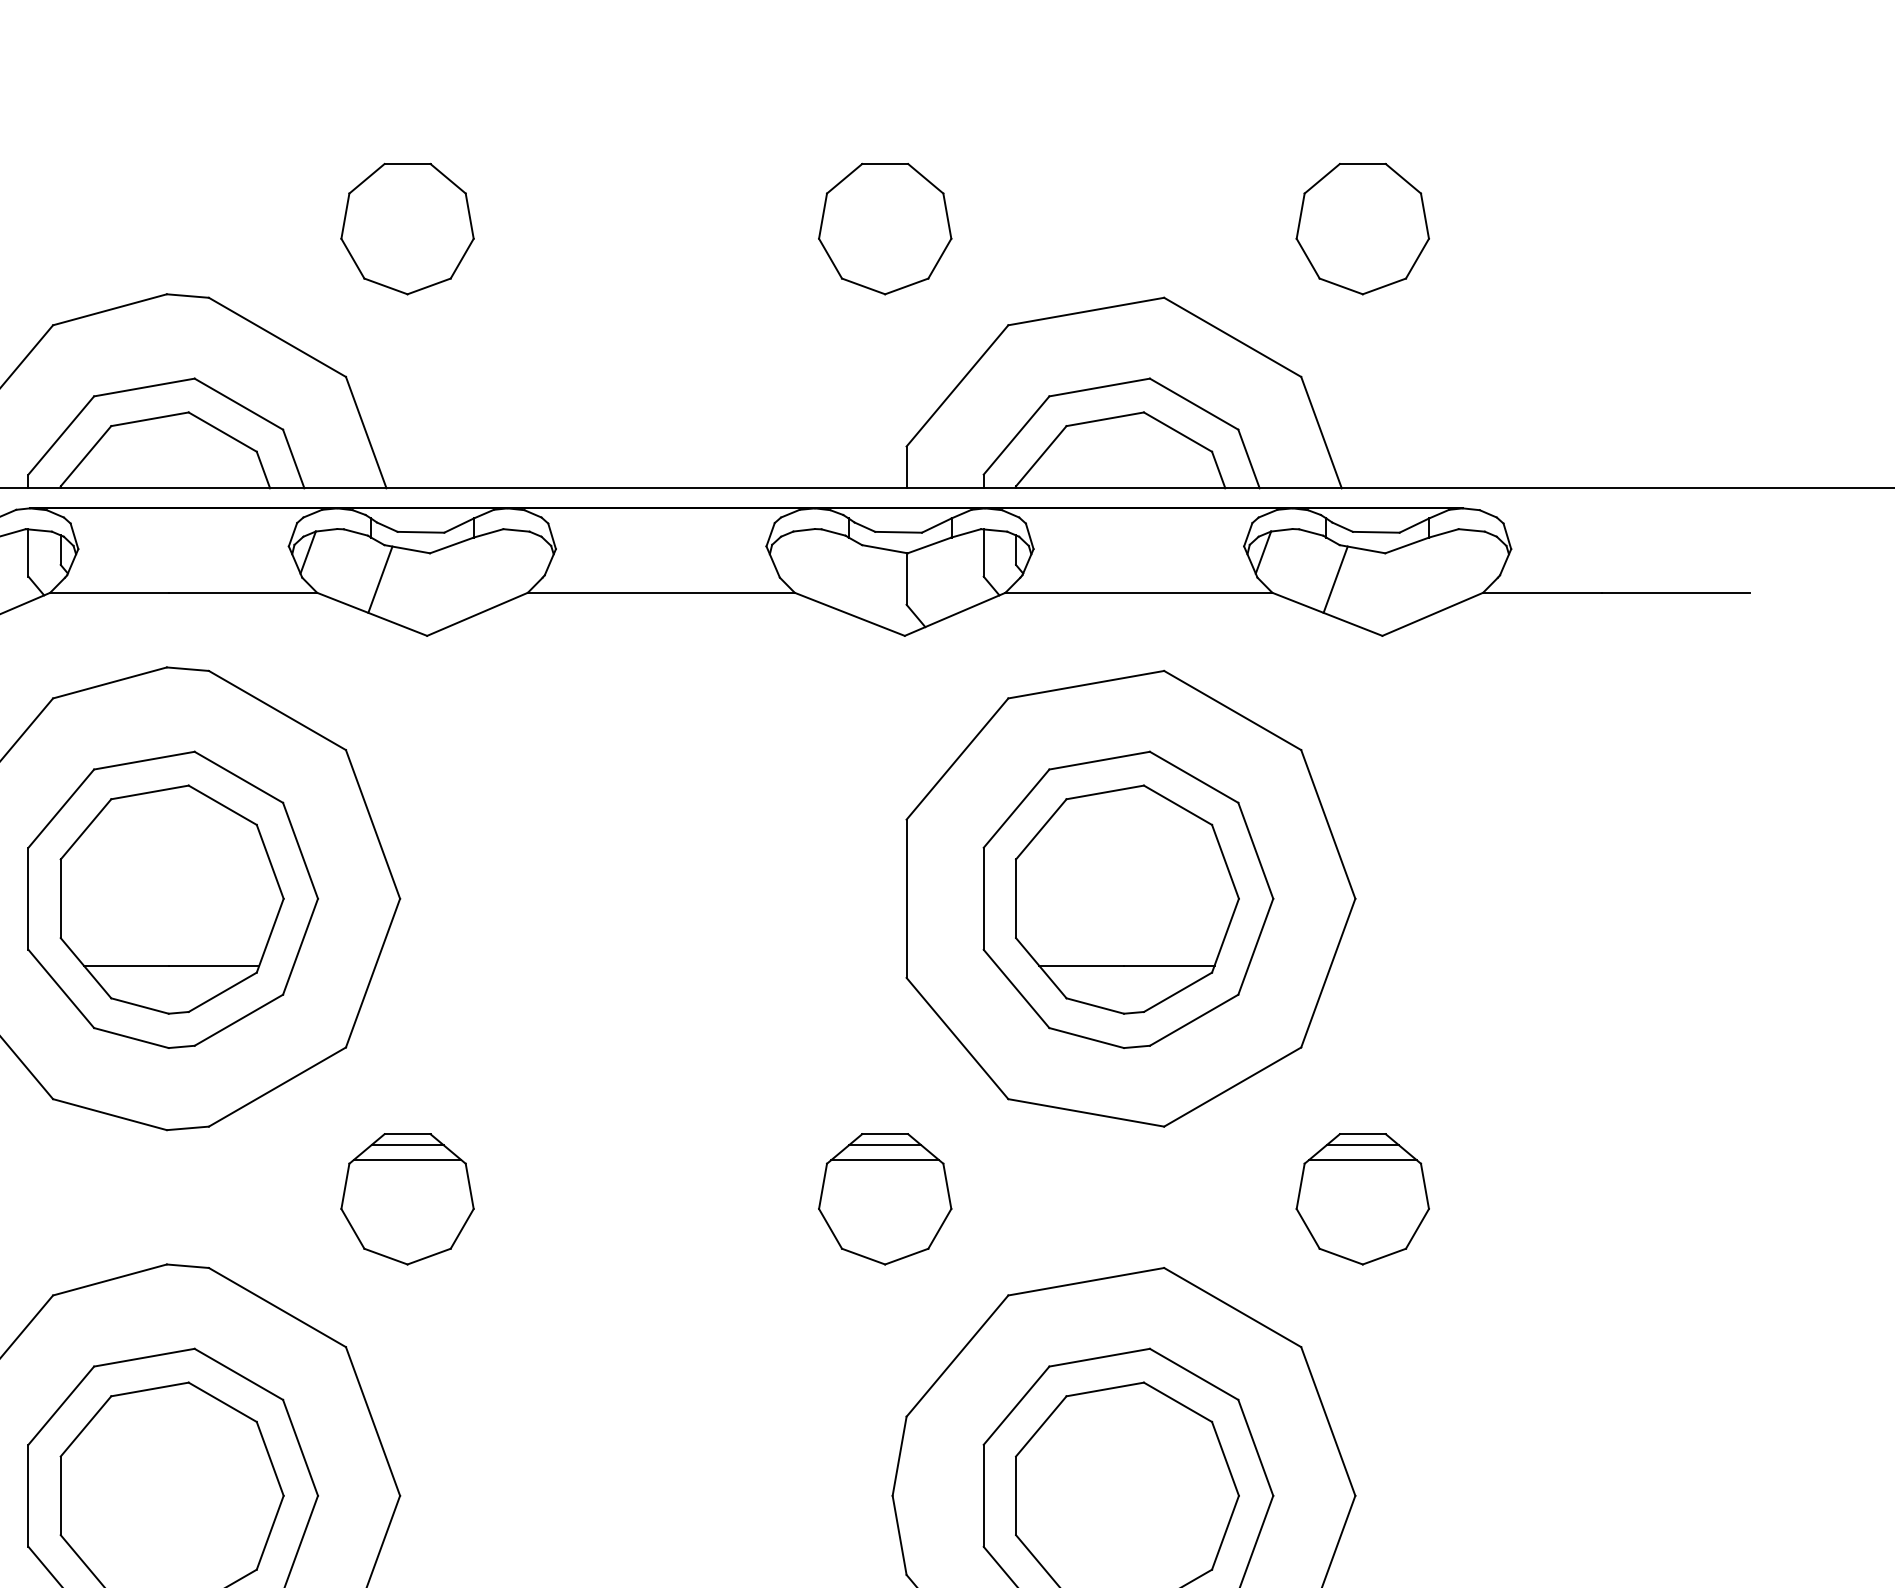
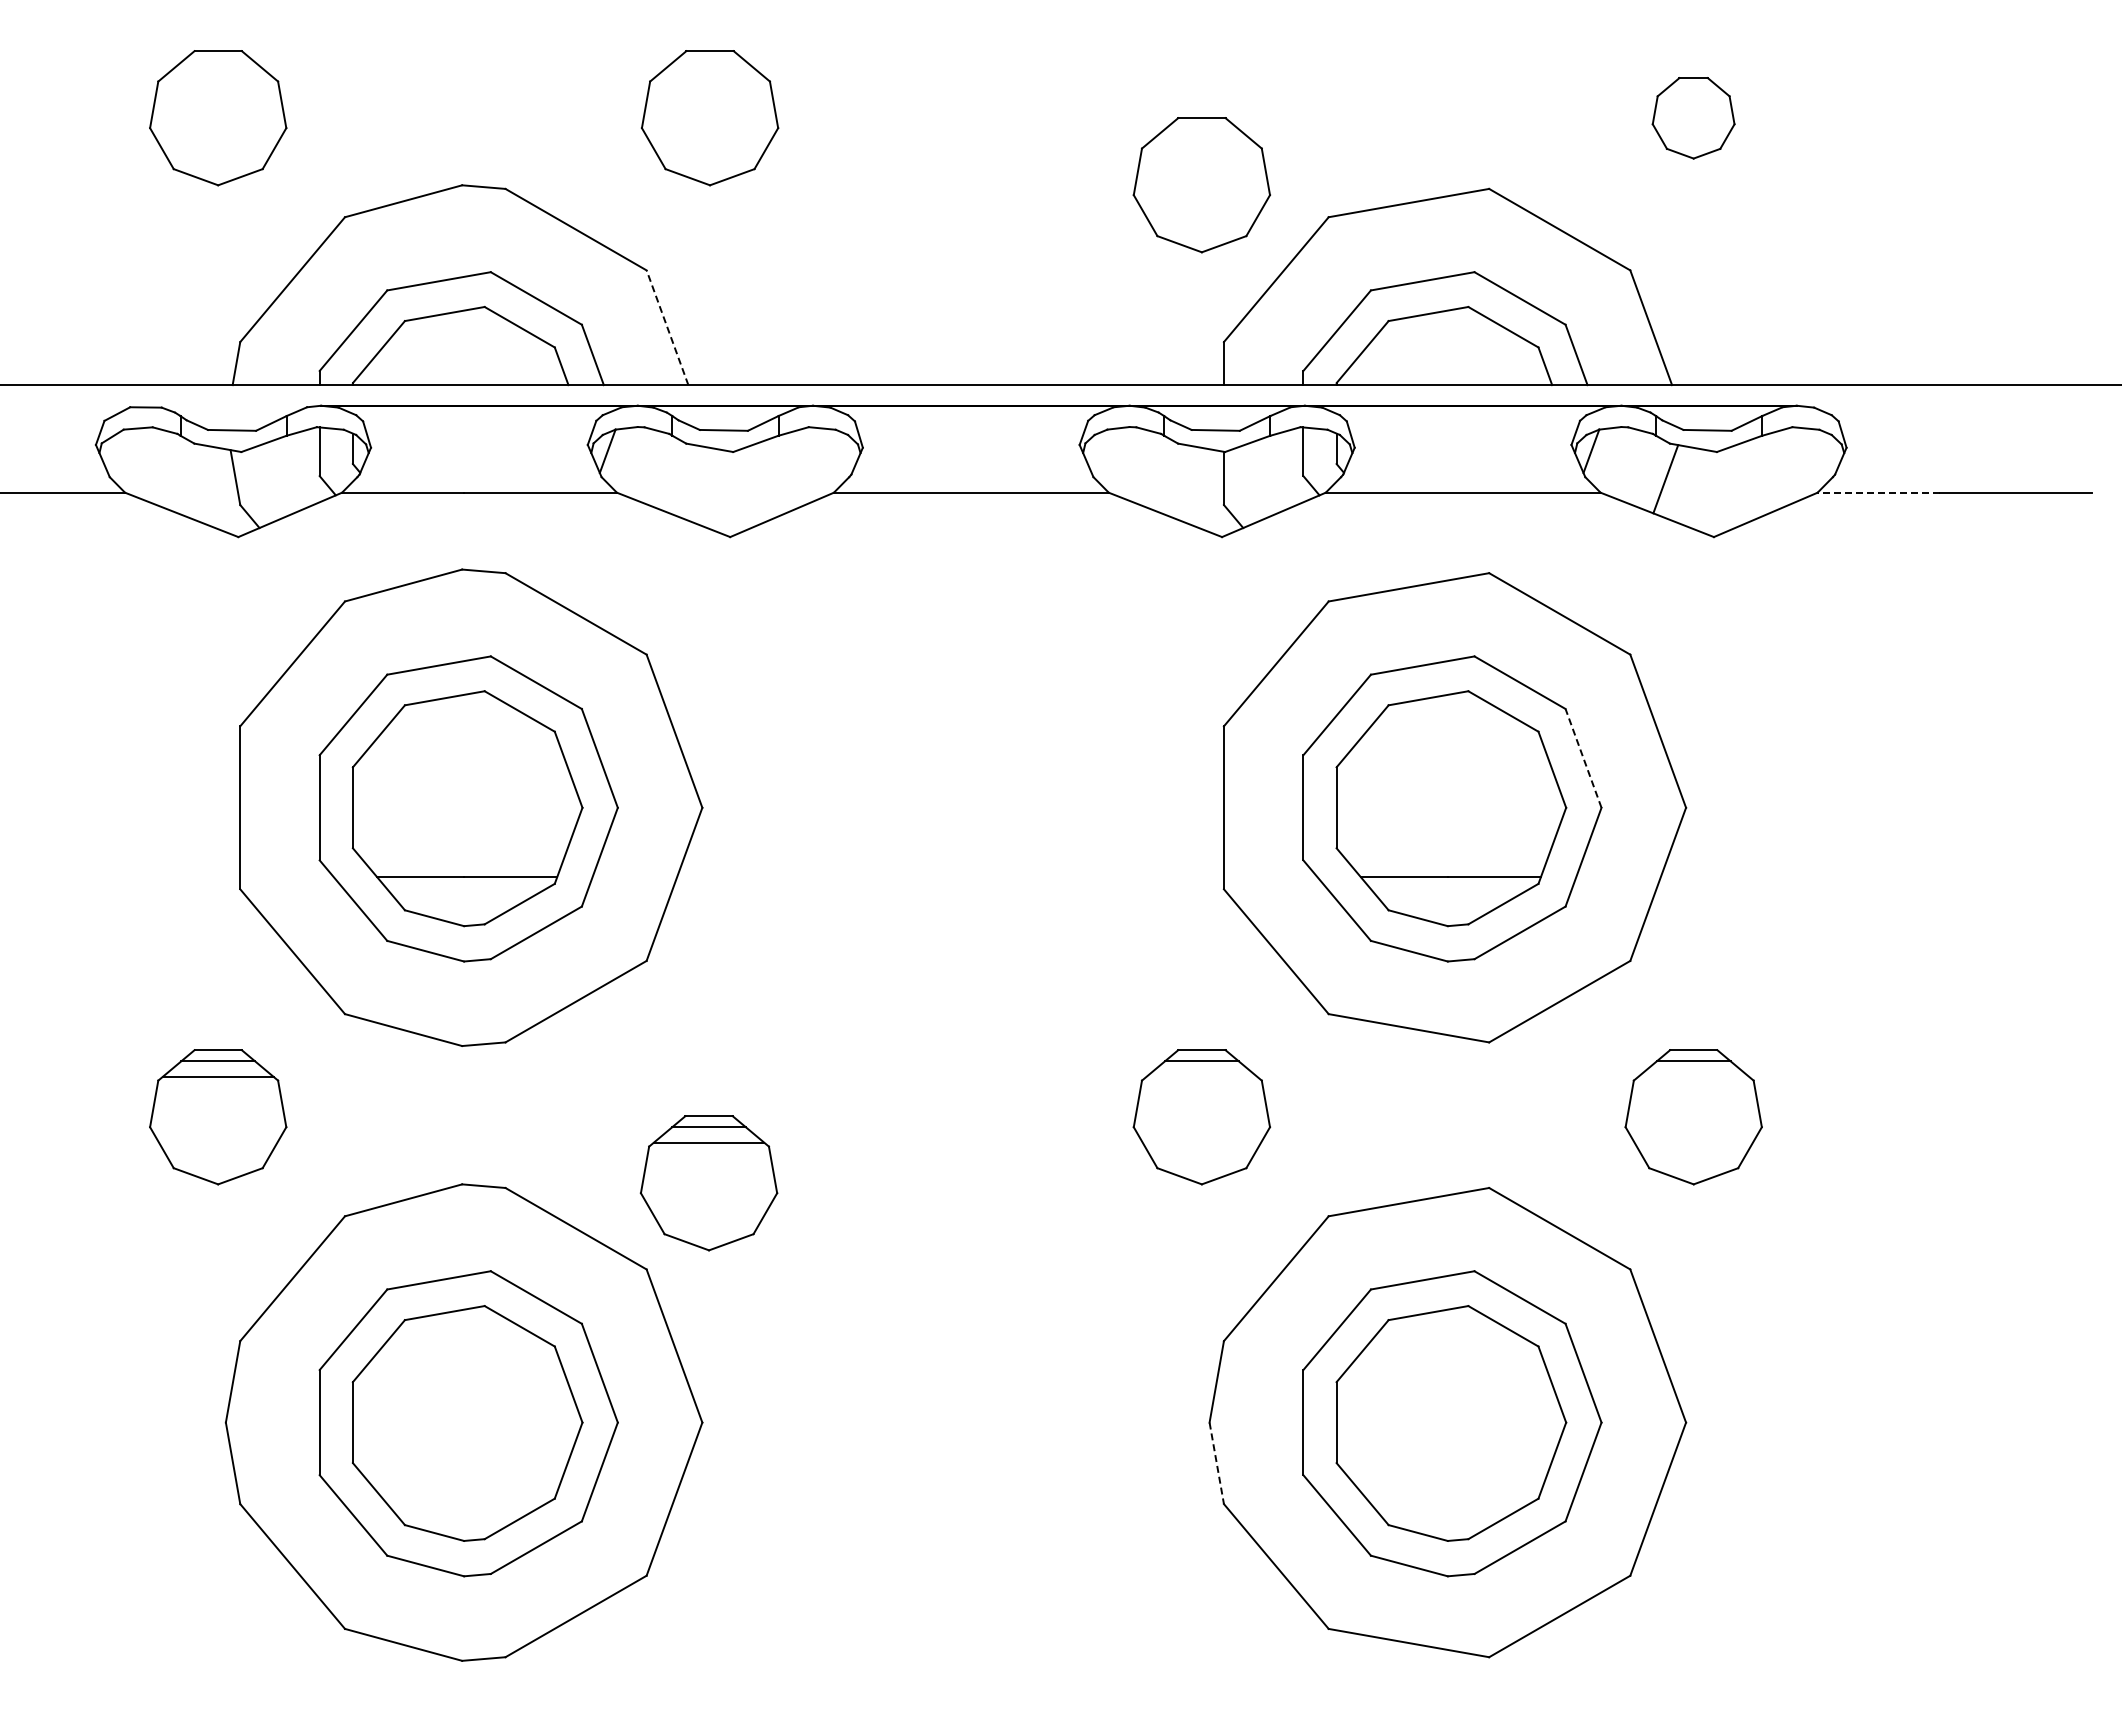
part: (884, 229) -> (1201, 185), moved
part: (1362, 229) -> (1693, 118), size x0.6
line: (366, 432) -> (667, 327), solid -> dashed
line: (379, 579) -> (681, 479), removed
line: (1542, 592) -> (1878, 492), solid -> dashed
line: (1255, 850) -> (1583, 758), solid -> dashed
line: (884, 1159) -> (1201, 1076), removed
line: (1362, 1159) -> (1693, 1076), removed
part: (407, 1199) -> (708, 1183), moved
line: (899, 1535) -> (1216, 1463), solid -> dashed

